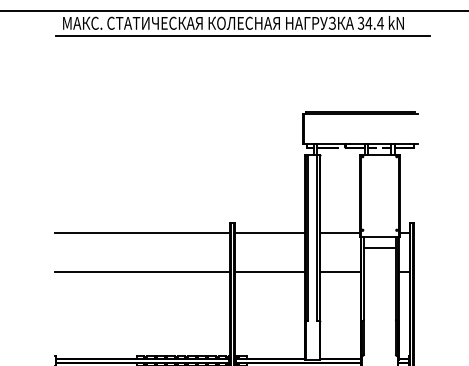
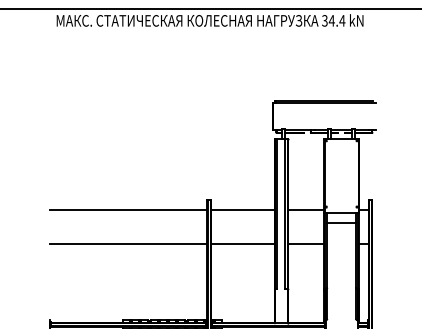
line: (242, 36) -> (218, 32), removed

